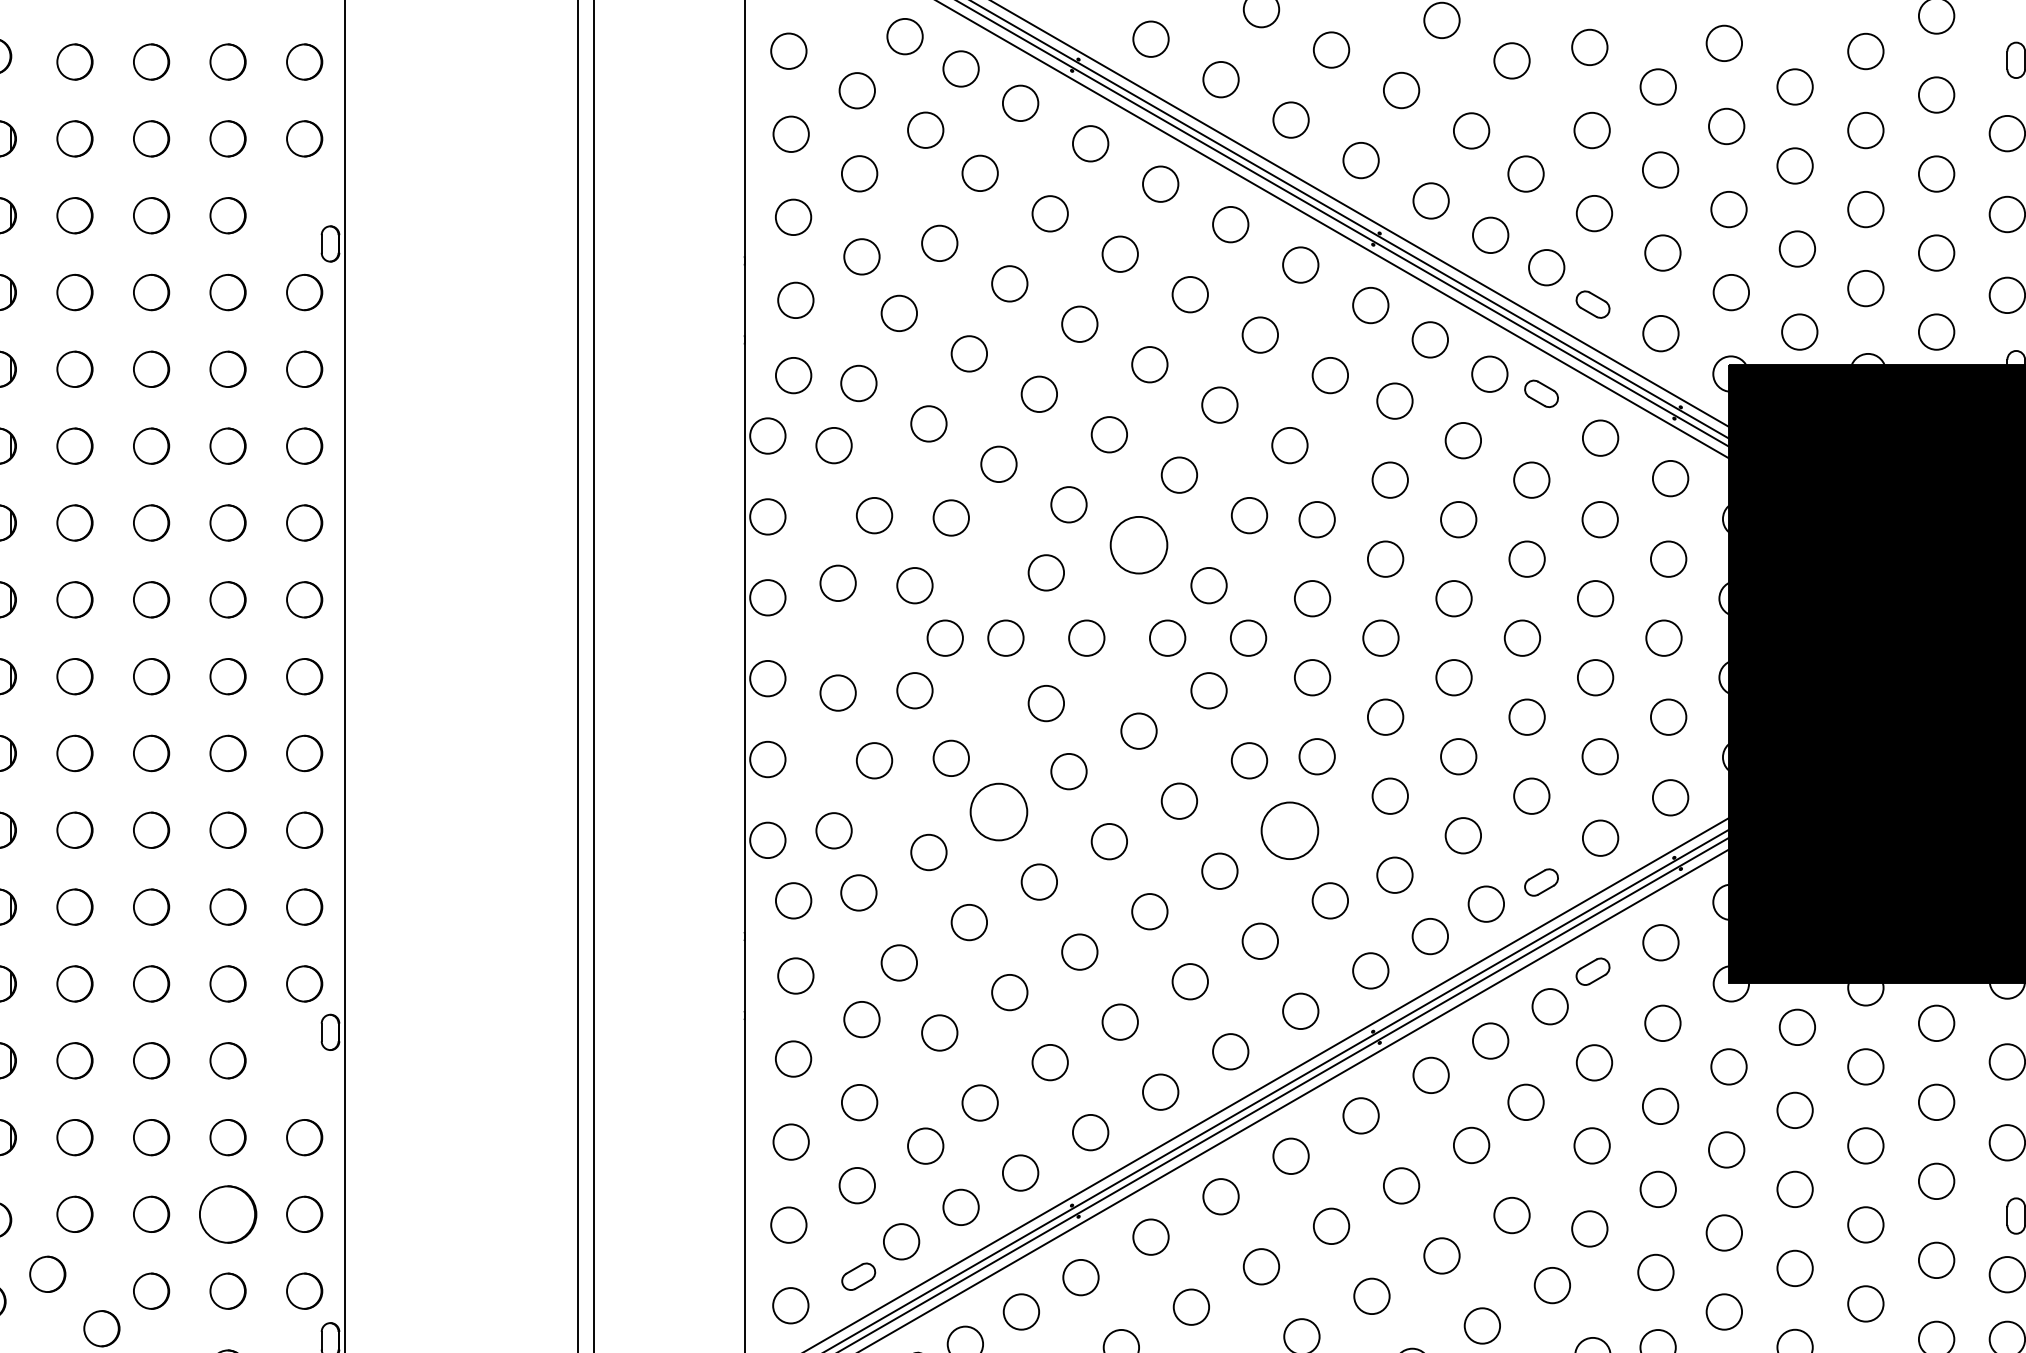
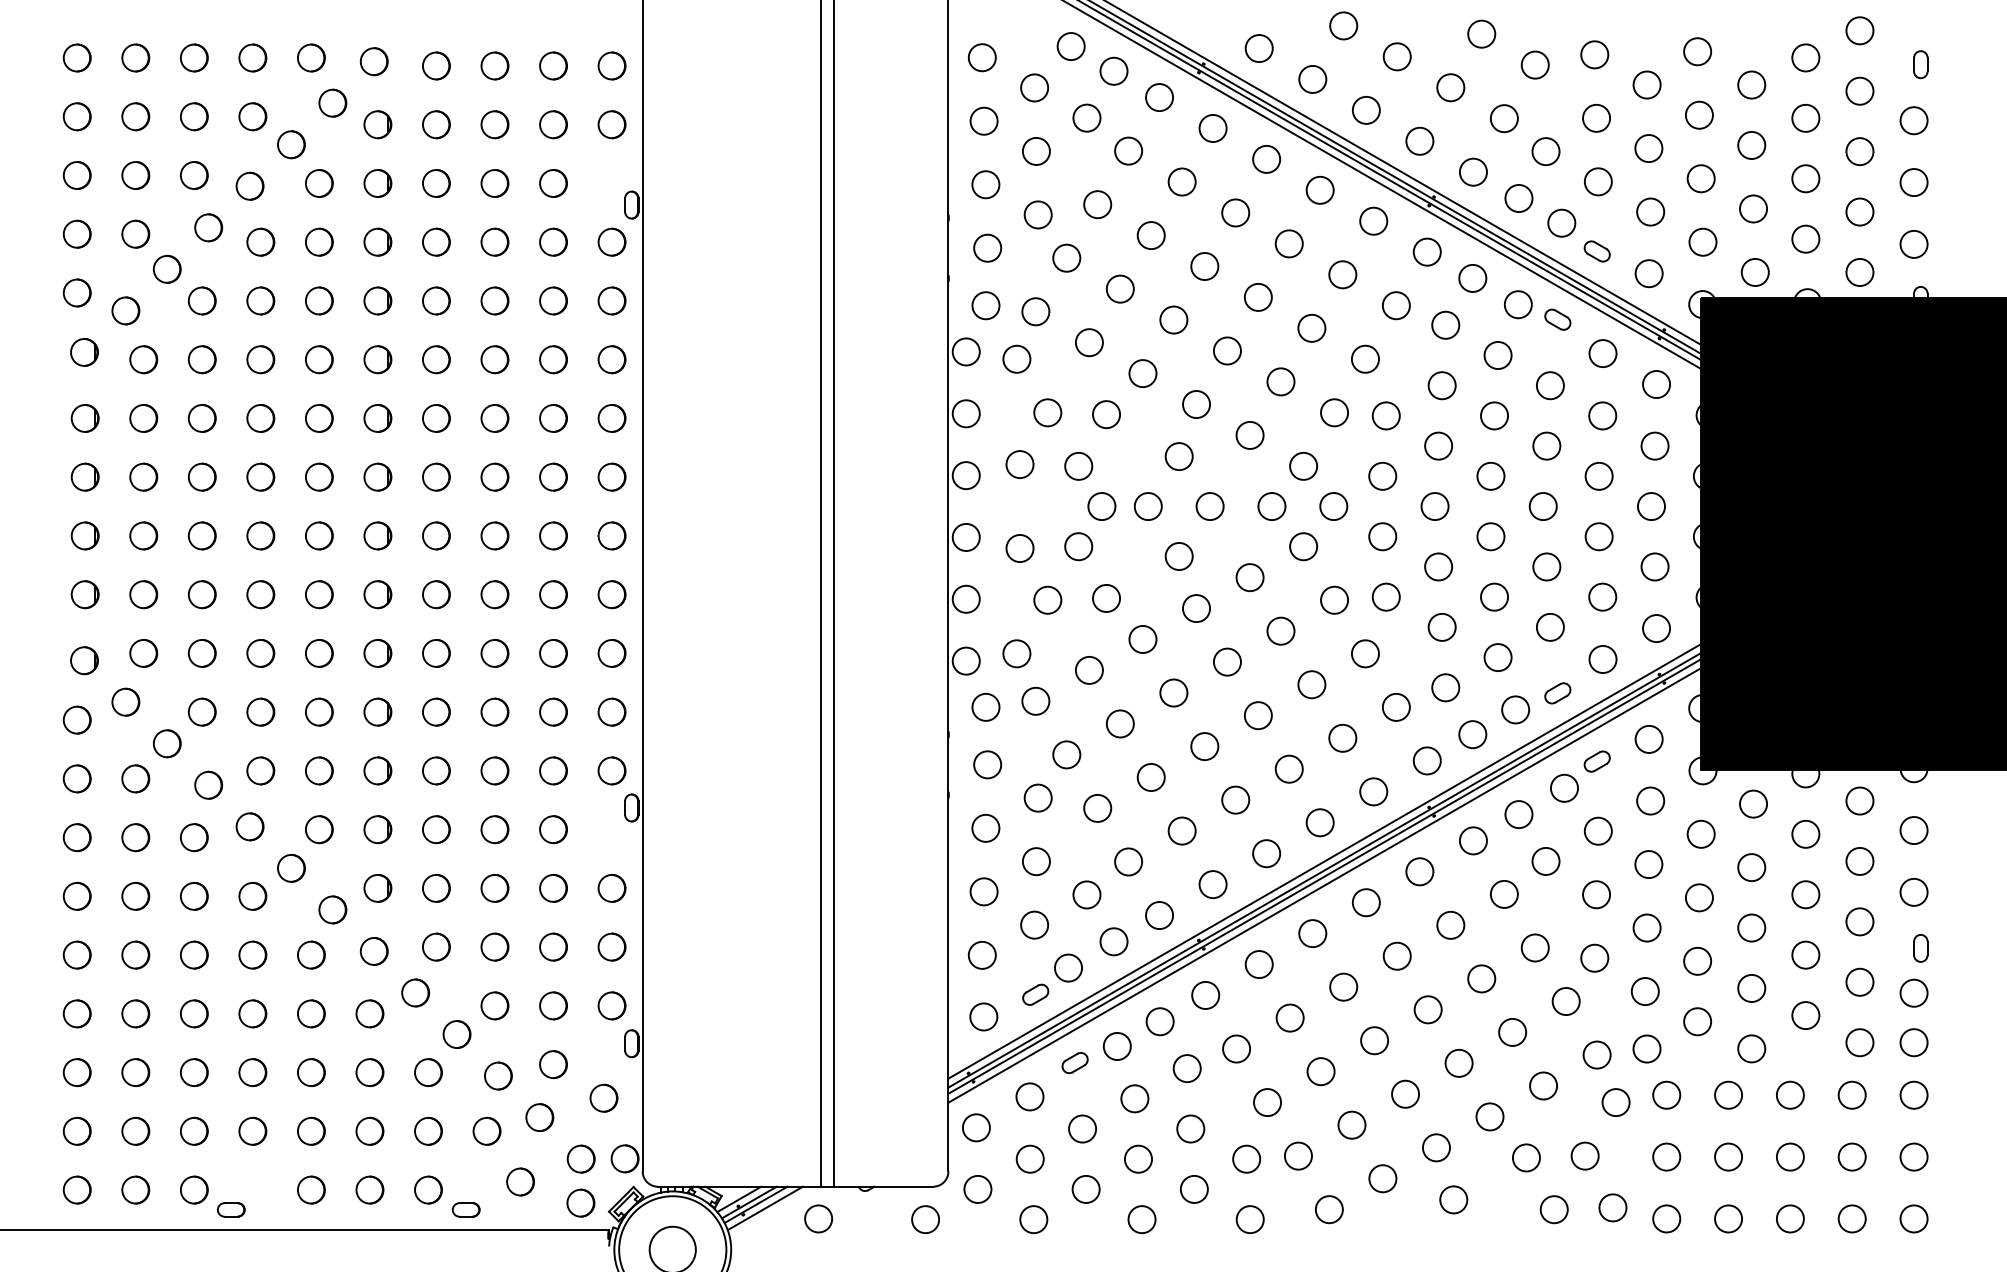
circle: (1138, 543) -> (1249, 434), size x0.62
circle: (998, 812) -> (1142, 639), size x0.62
circle: (1288, 830) -> (1364, 653), size x0.62
part: (228, 1213) -> (553, 946), size x0.62

